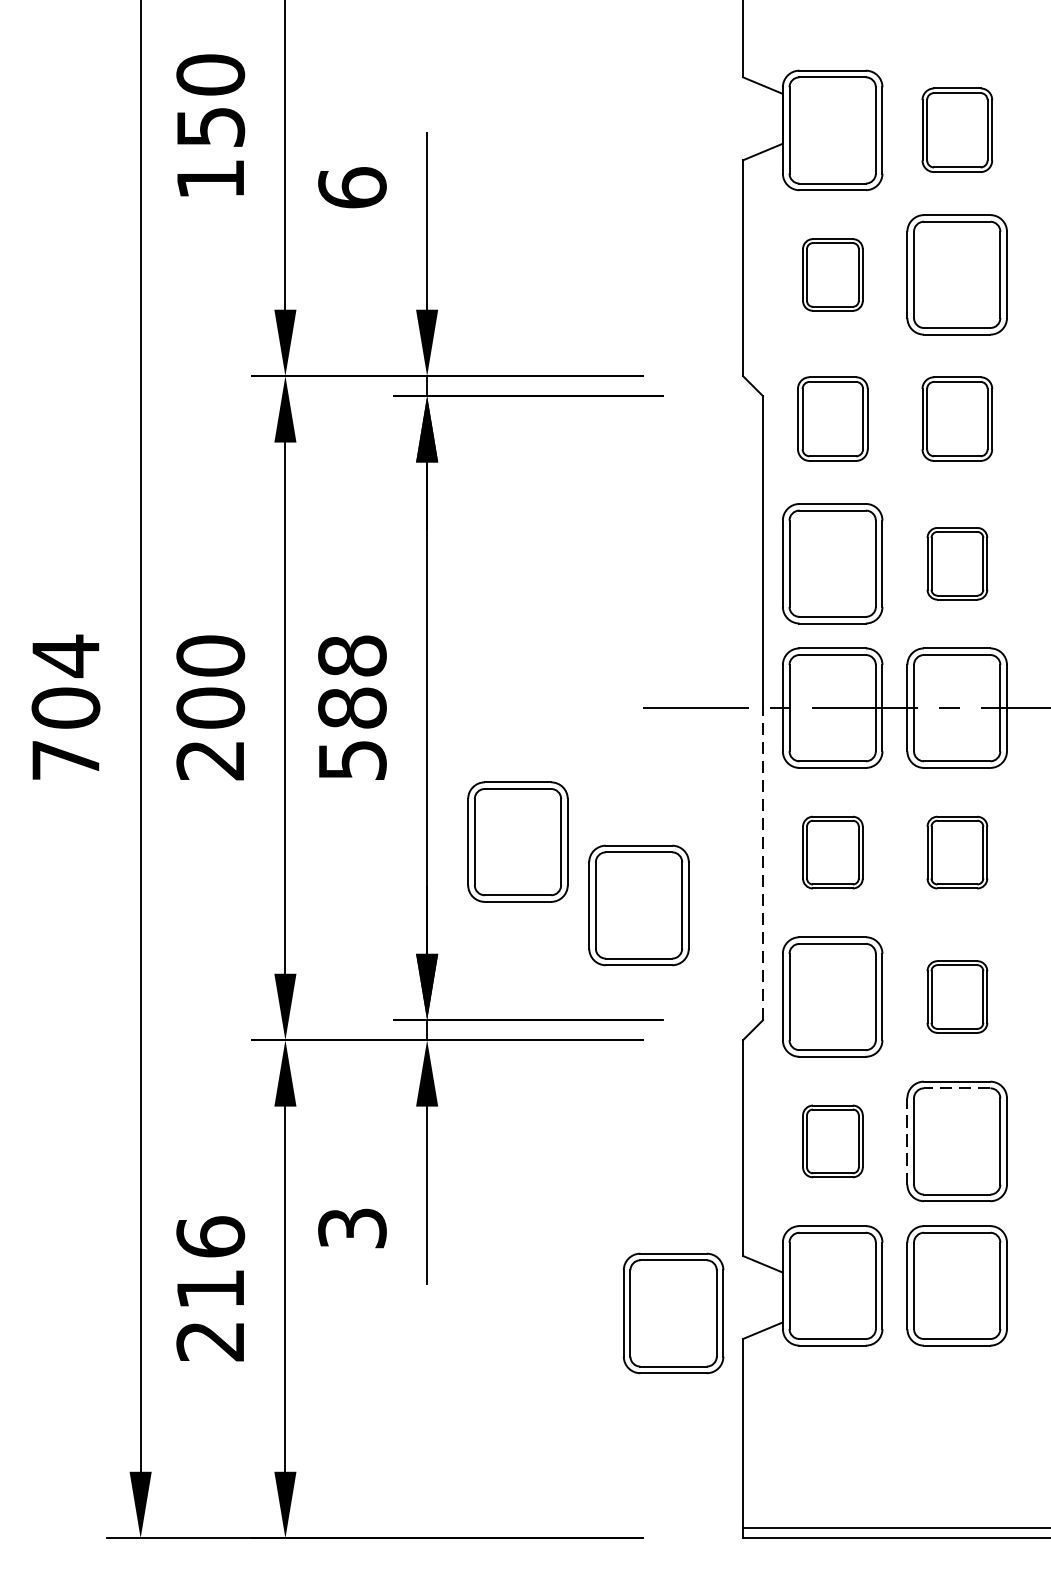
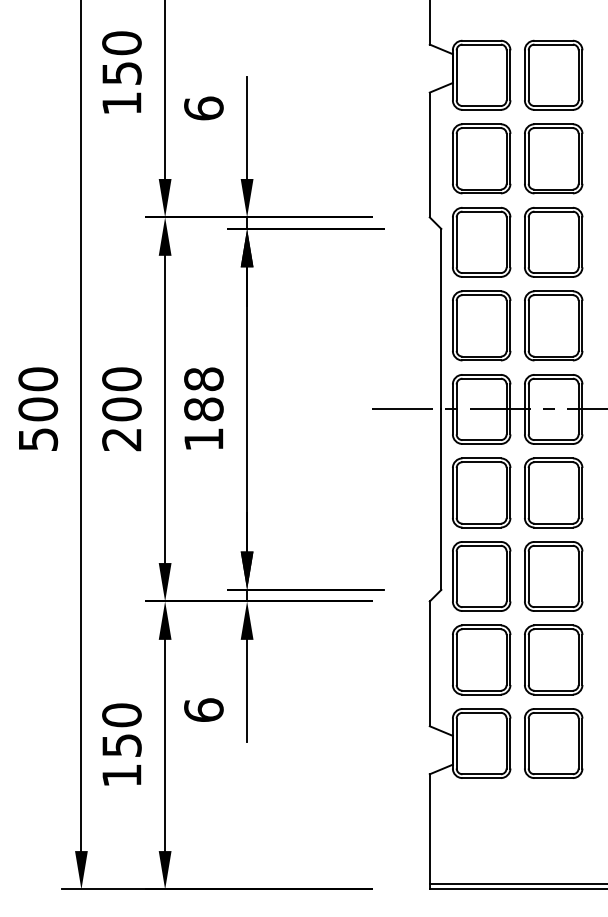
part: (956, 129) -> (553, 74), size x1.43
part: (832, 274) -> (481, 158), size x1.67
part: (832, 417) -> (481, 241), size x1.43
part: (956, 417) -> (553, 241), size x1.43
part: (956, 563) -> (553, 325), size x1.67
text: (66, 706) -> (38, 408), 704 -> 500
text: (351, 760) -> (203, 439), 588 -> 188
part: (517, 841) -> (299, 486), removed
part: (832, 851) -> (481, 492), size x1.67
part: (956, 851) -> (553, 492), size x1.67
line: (763, 863) -> (441, 499), dashed -> solid
part: (638, 905) -> (369, 523), removed
part: (956, 997) -> (553, 576), size x1.67
line: (956, 1088) -> (553, 629), dashed -> solid
part: (832, 1140) -> (481, 659), size x1.67
line: (906, 1142) -> (524, 660), dashed -> solid
text: (351, 1227) -> (203, 709), 3 -> 6
text: (209, 1289) -> (121, 745), 216 -> 150
part: (673, 1313) -> (389, 759), removed

